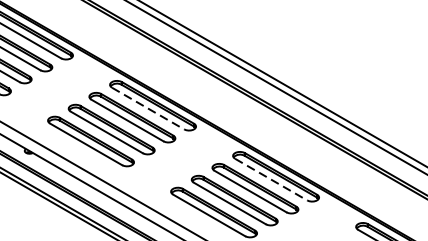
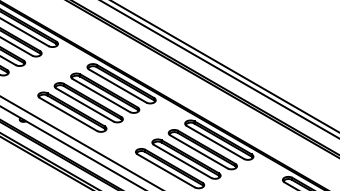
line: (149, 109) -> (118, 86), dashed -> solid
line: (271, 179) -> (215, 142), dashed -> solid

